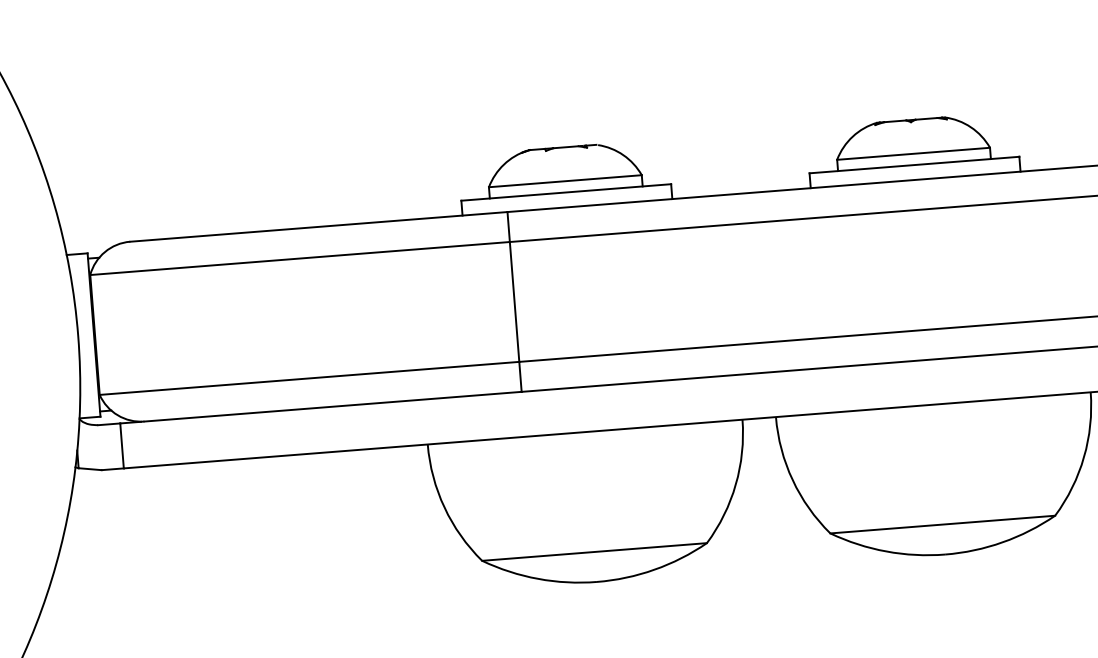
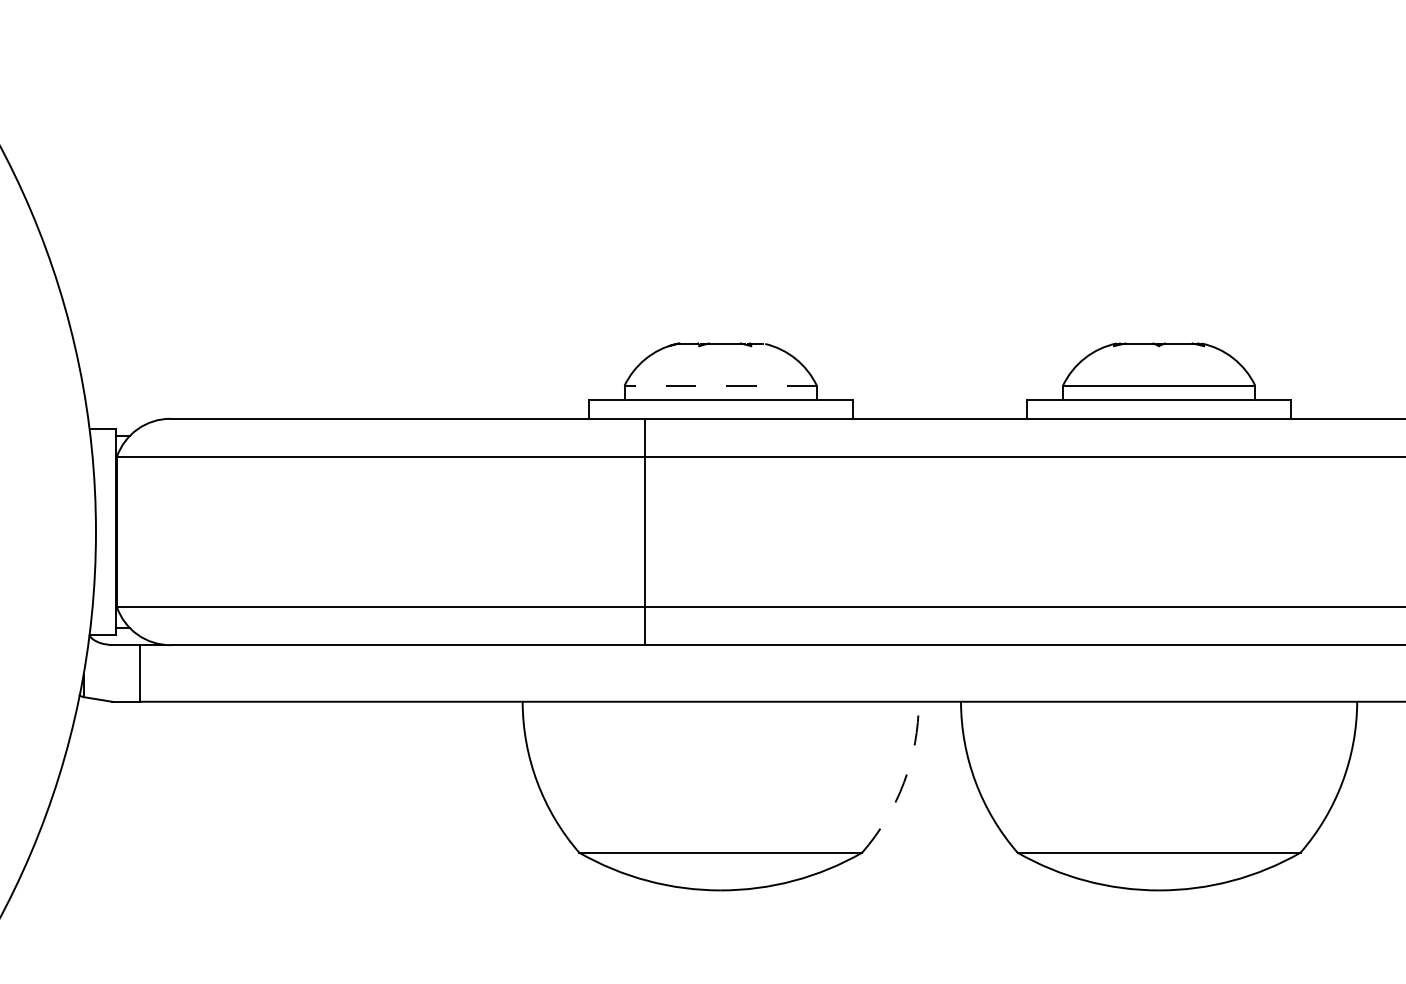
line: (565, 180) -> (720, 385), solid -> dashed
arc: (736, 484) -> (904, 782), solid -> dashed

